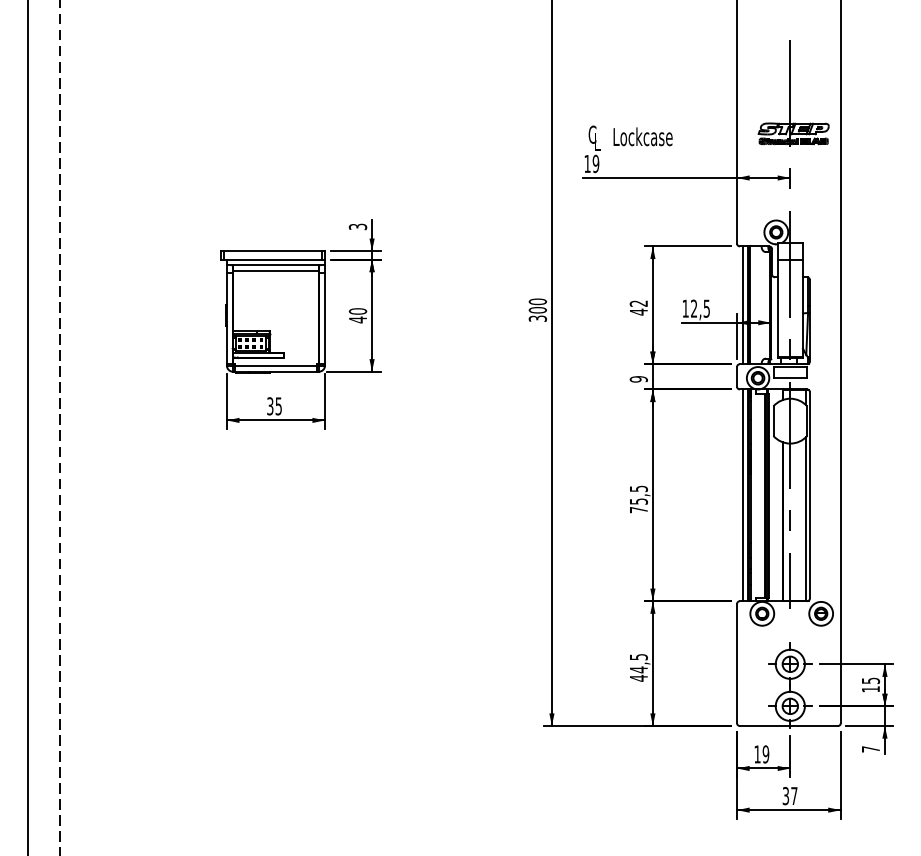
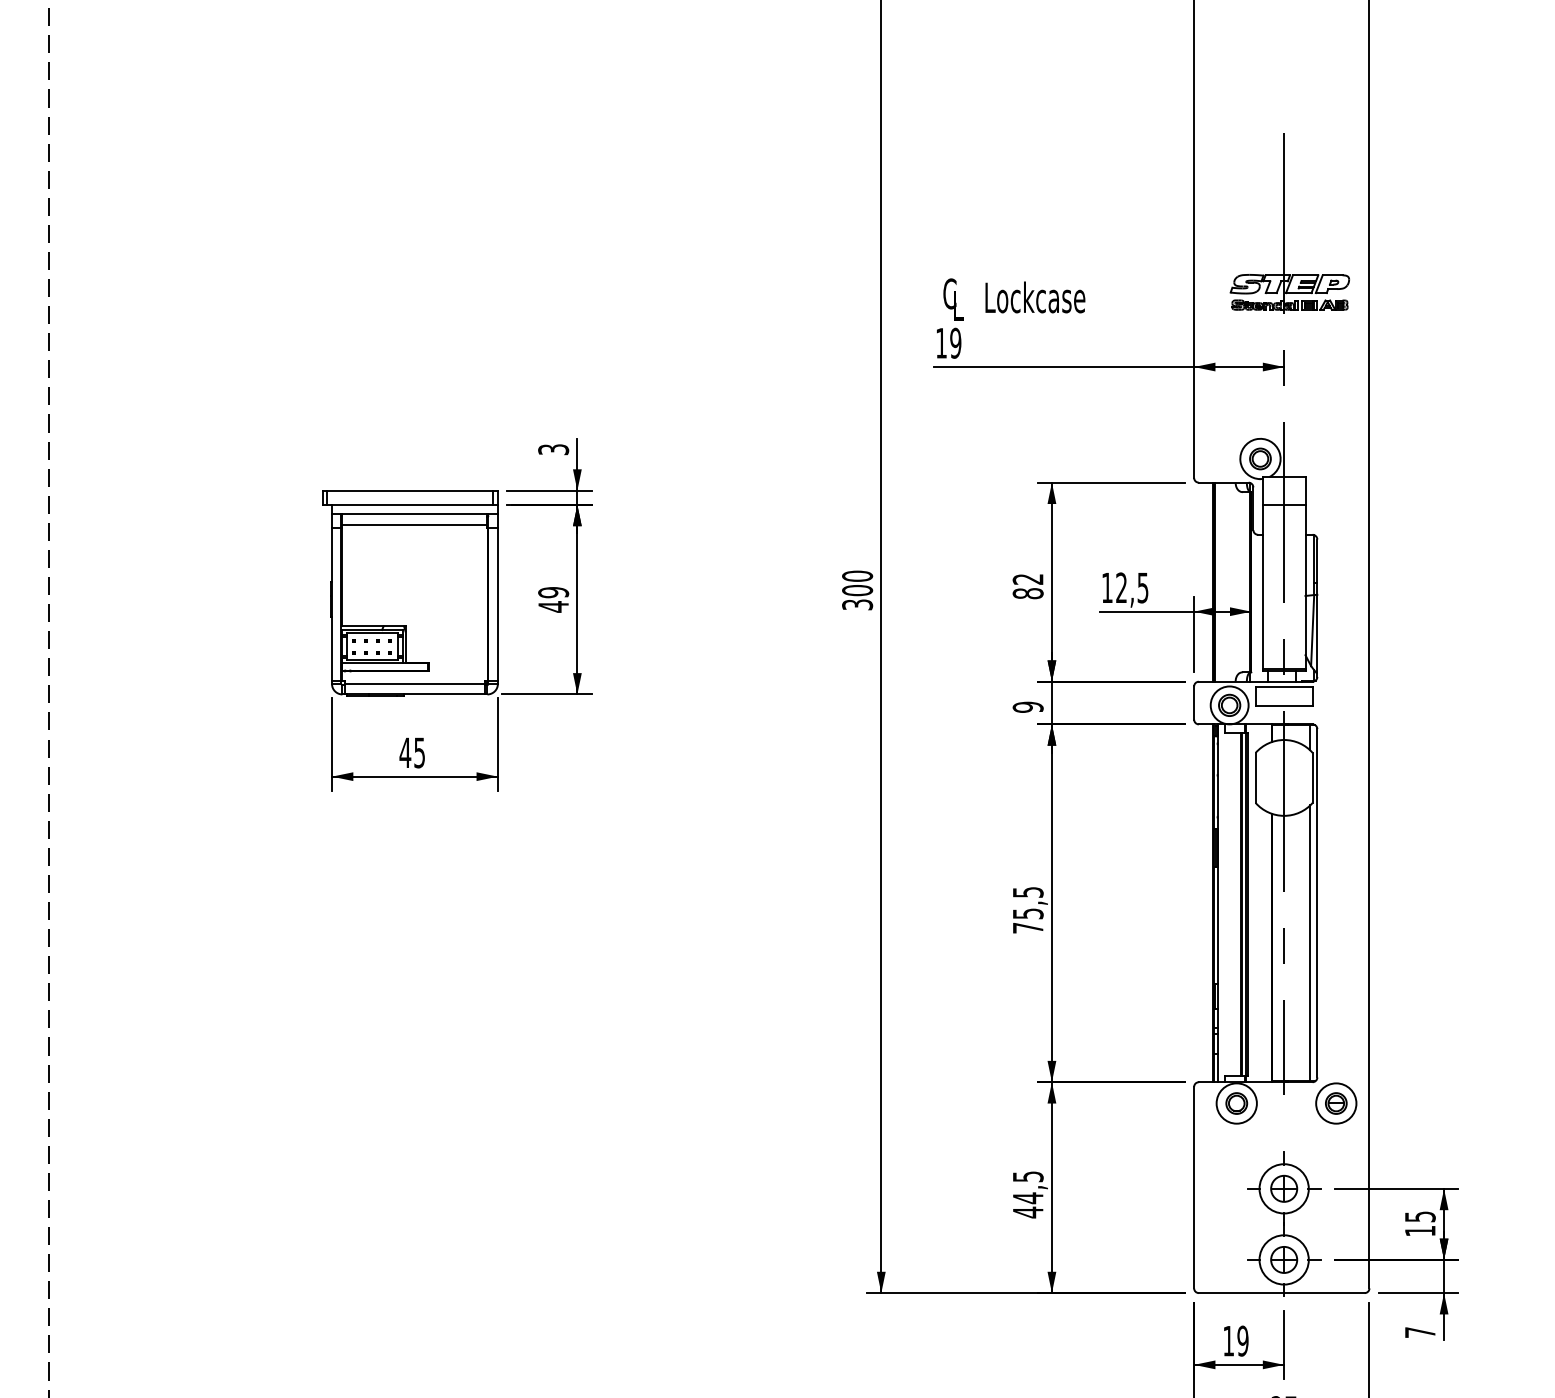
line: (742, 305) -> (1203, 582), removed
text: (358, 311) -> (554, 592), 40 -> 49
text: (638, 311) -> (1027, 592), 42 -> 82
text: (269, 406) -> (404, 753), 35 -> 45
line: (742, 495) -> (1203, 903), removed

